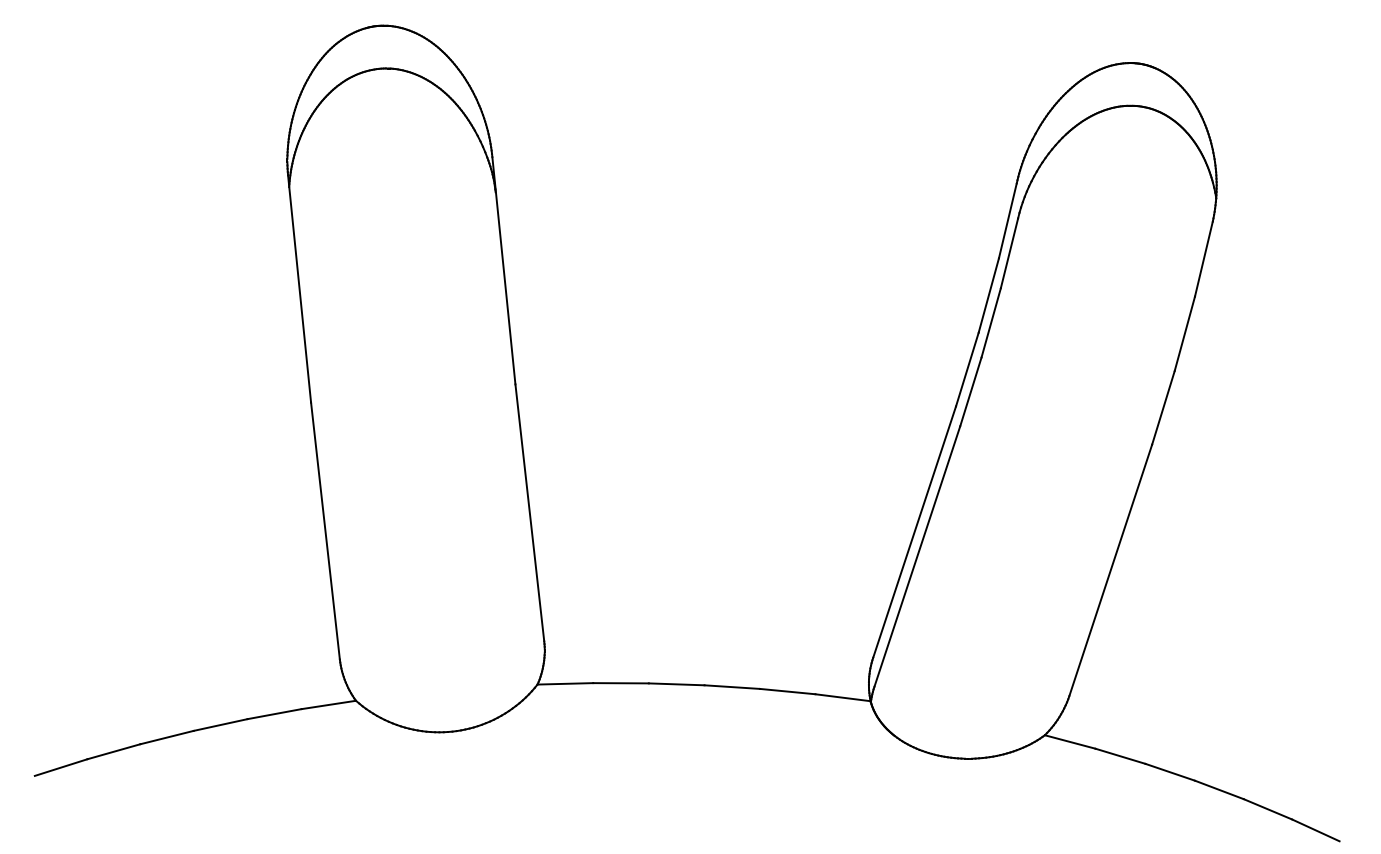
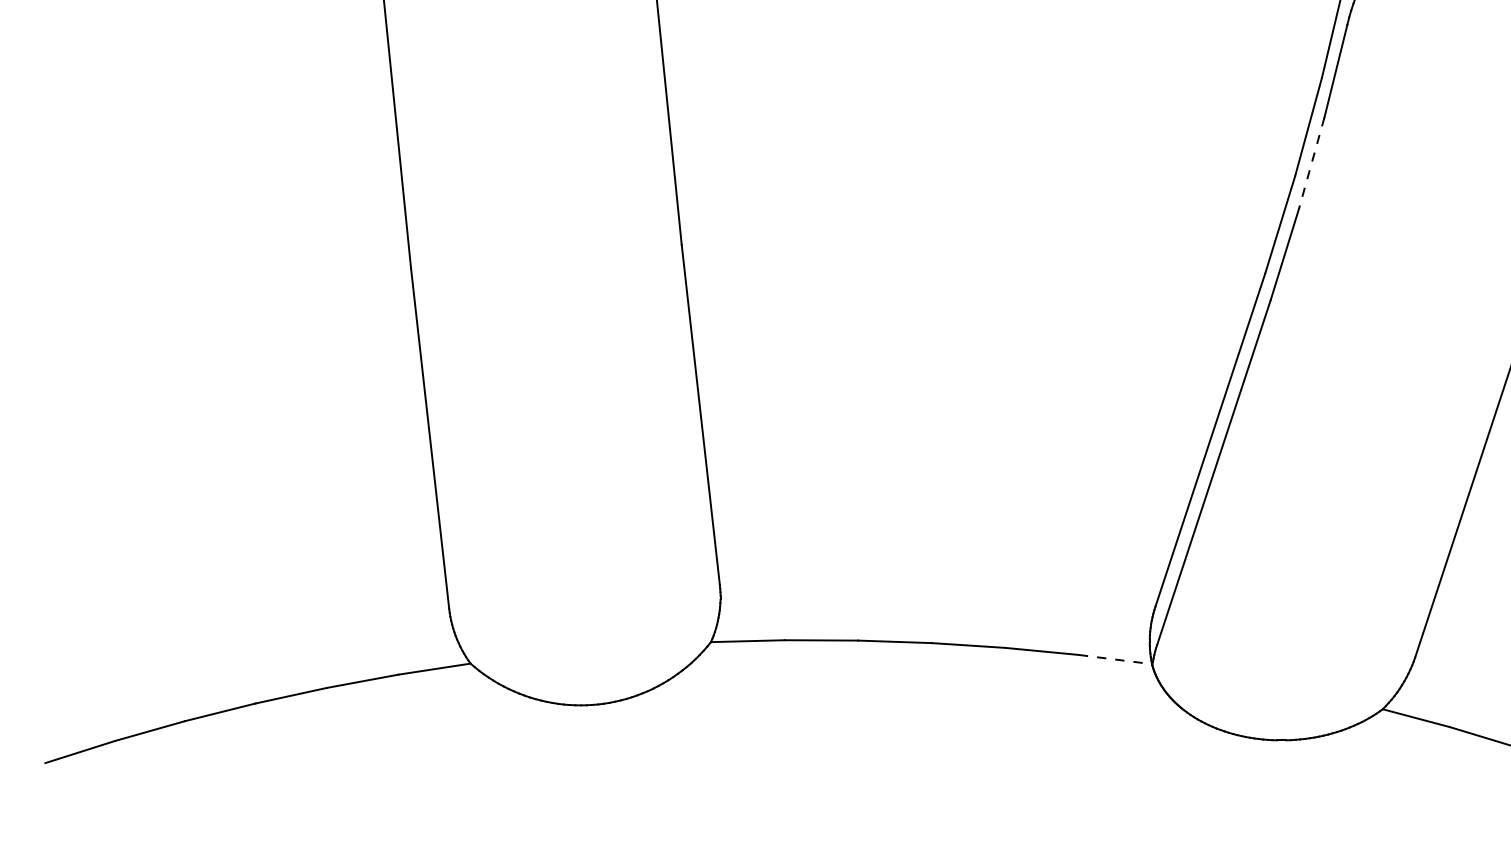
line: (991, 322) -> (1312, 162), solid -> dashed
line: (843, 697) -> (1116, 659), solid -> dashed

